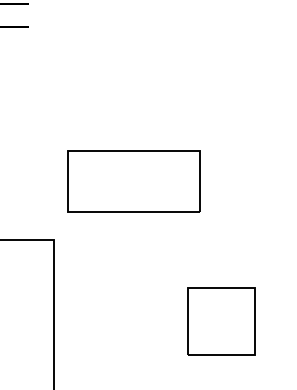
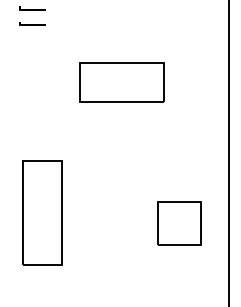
part: (132, 181) -> (121, 82), moved
part: (220, 320) -> (179, 223), moved

